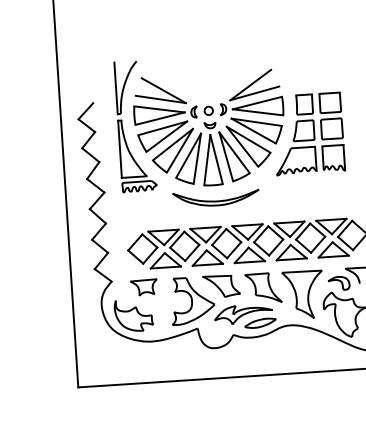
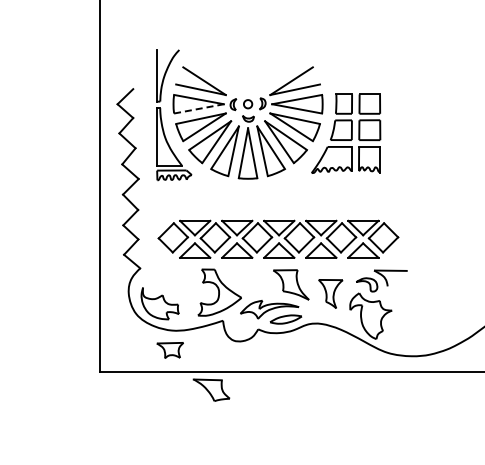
line: (160, 118) -> (199, 108), solid -> dashed
part: (215, 197) -> (249, 191), removed
part: (221, 285) -> (211, 389), moved
part: (143, 287) -> (169, 350), moved
part: (303, 294) -> (330, 293), size x0.6

